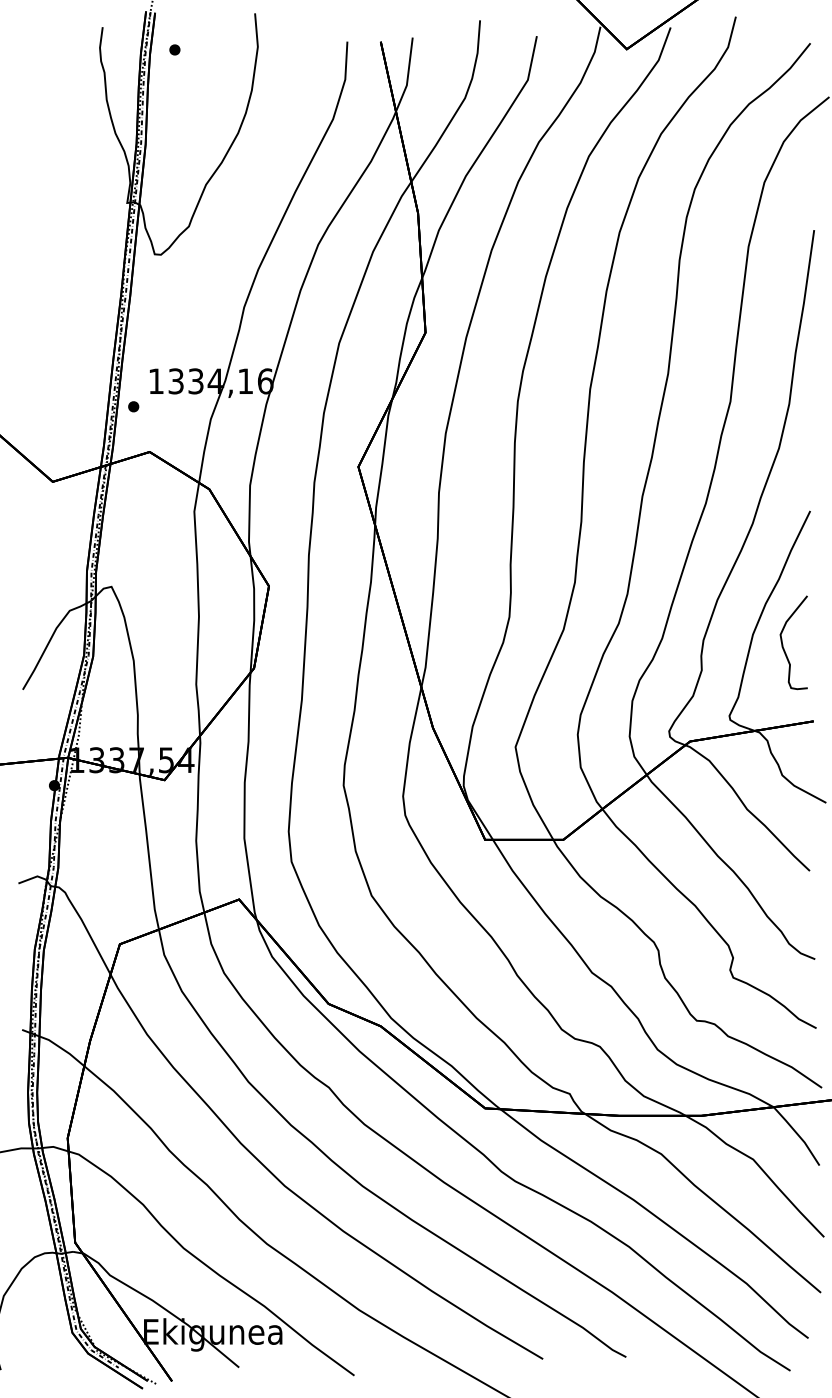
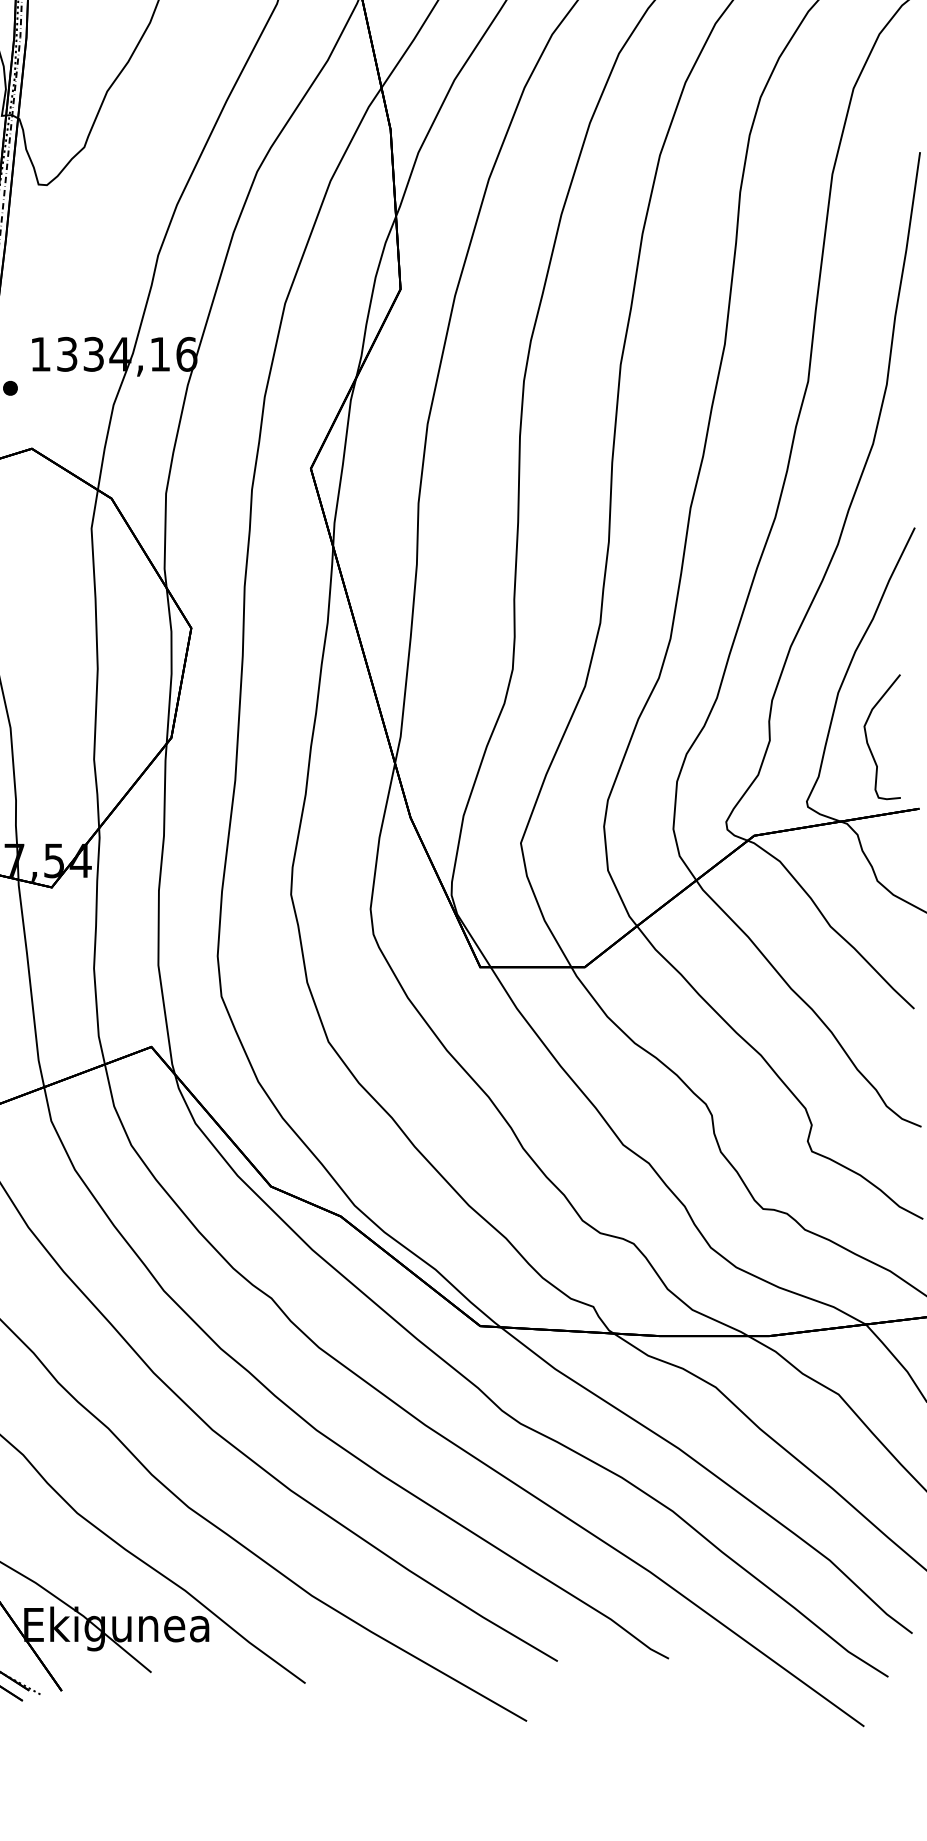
curve: (783, 644) -> (868, 739), moved

